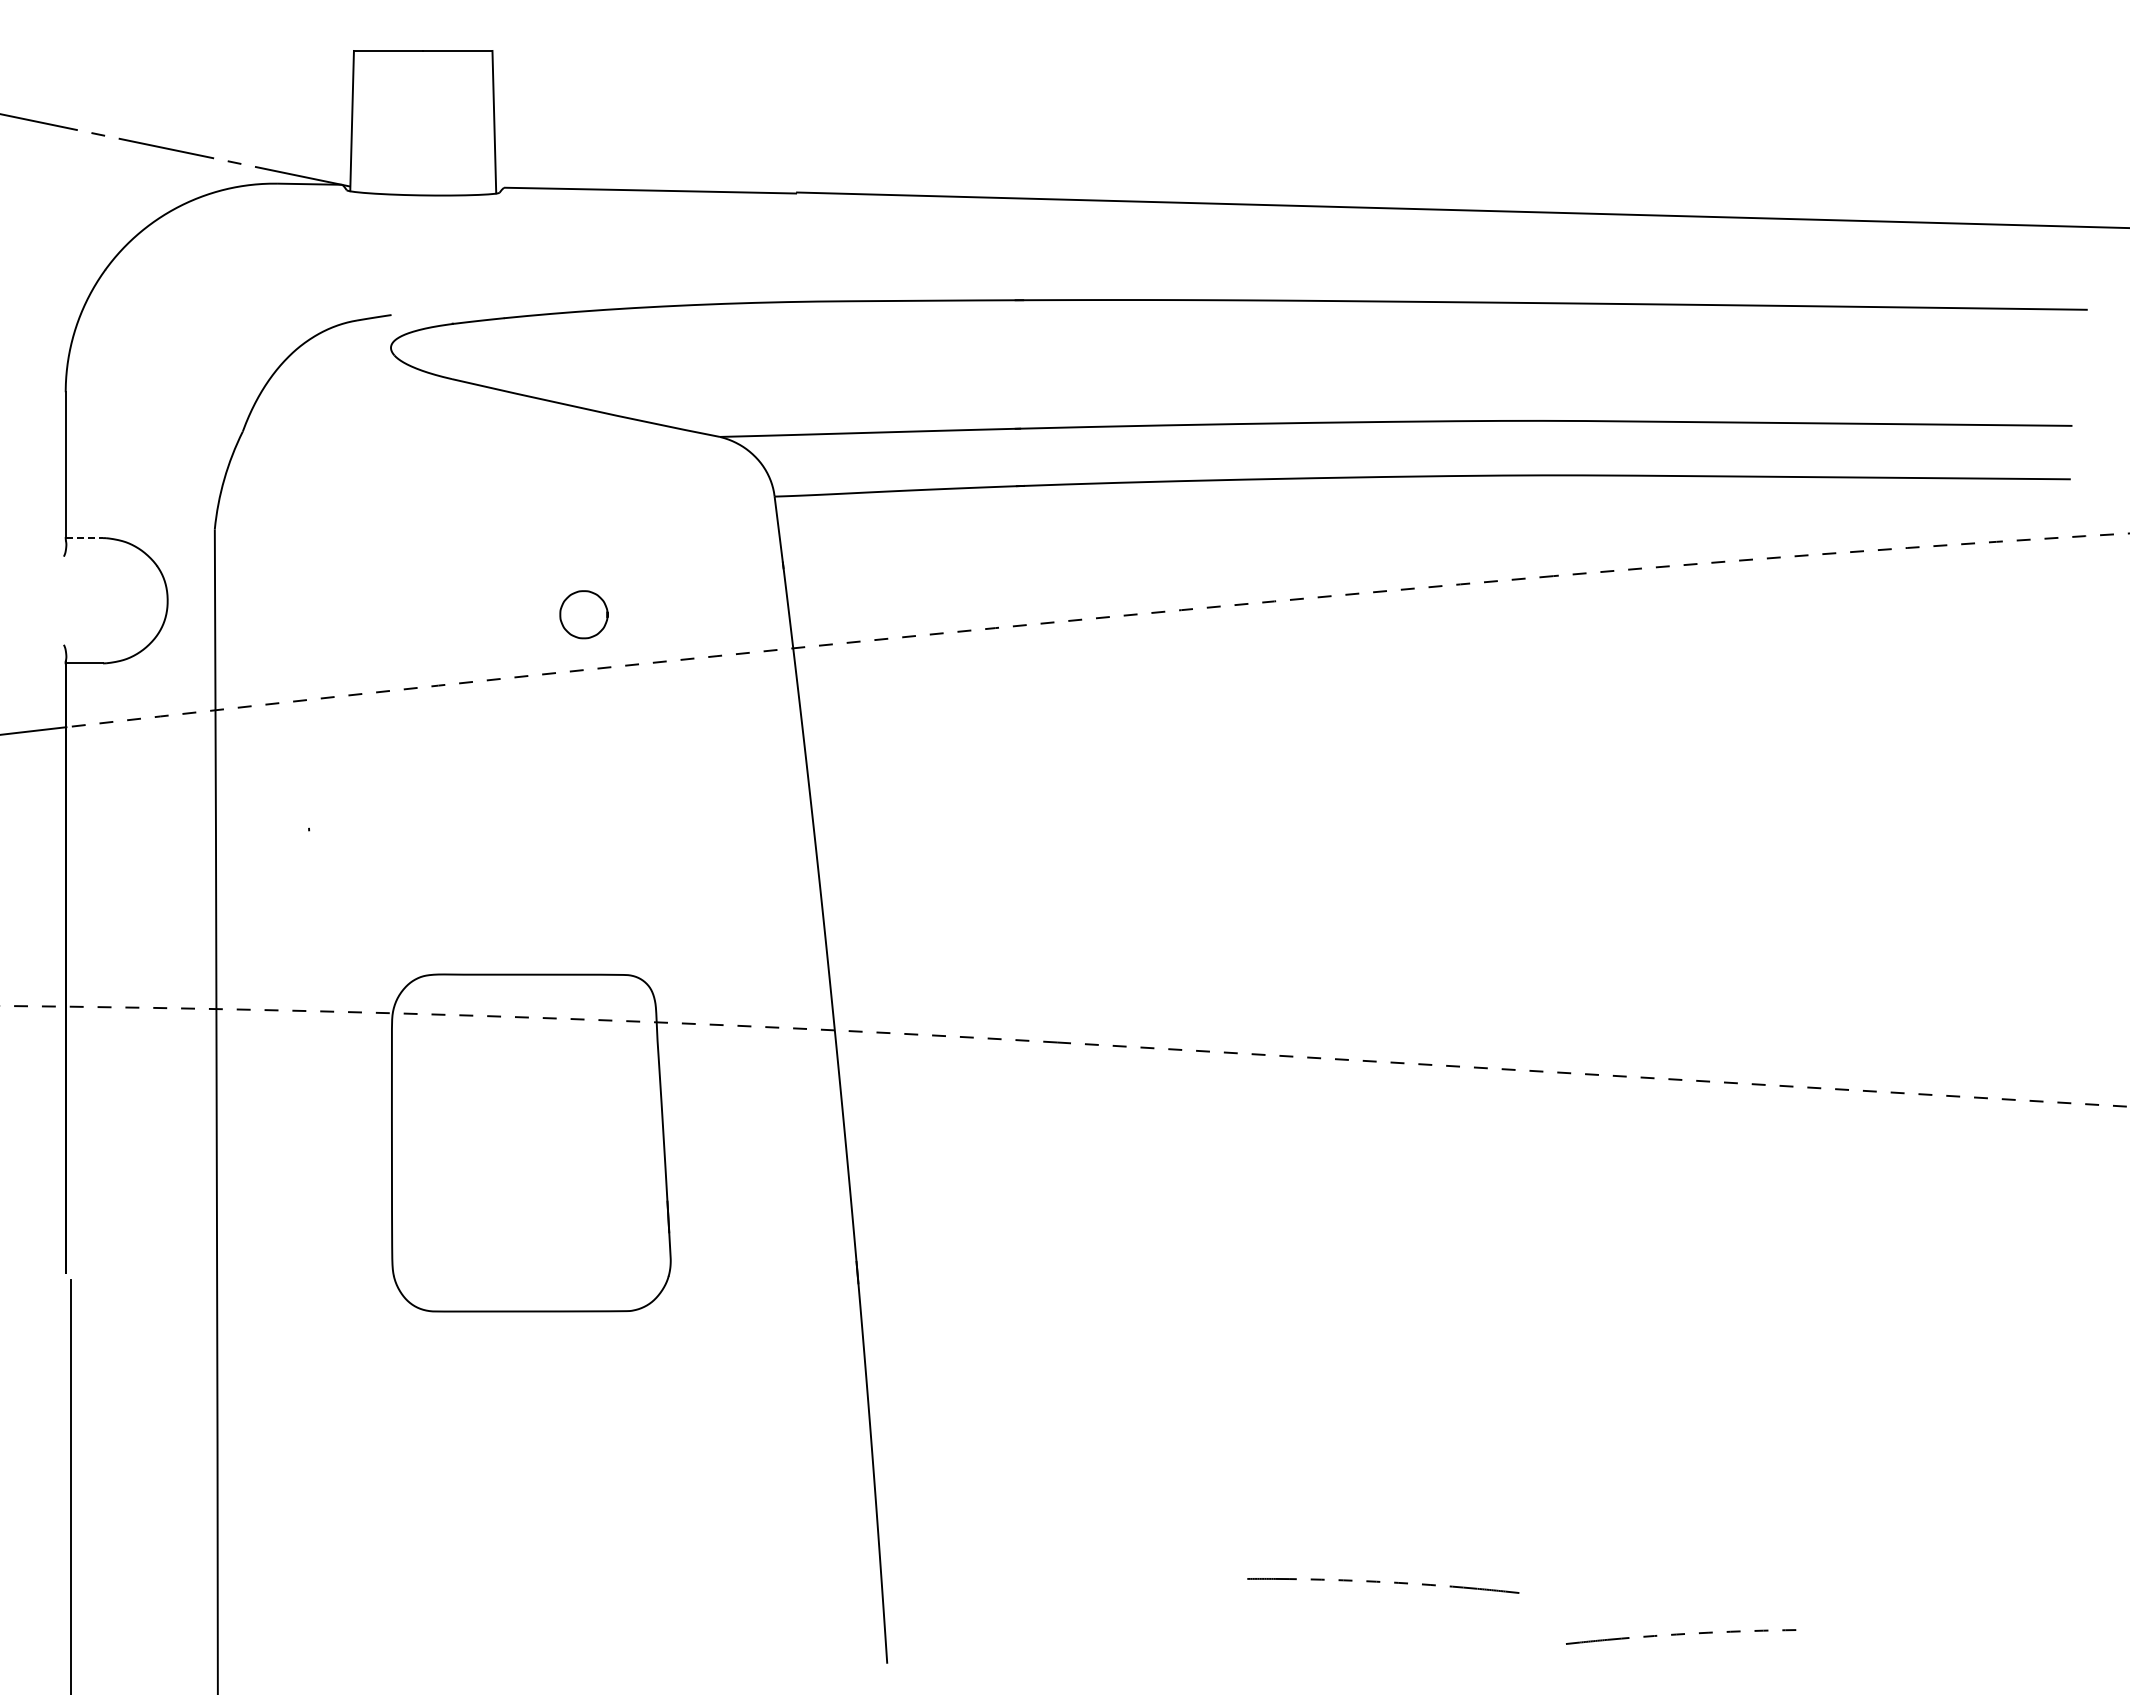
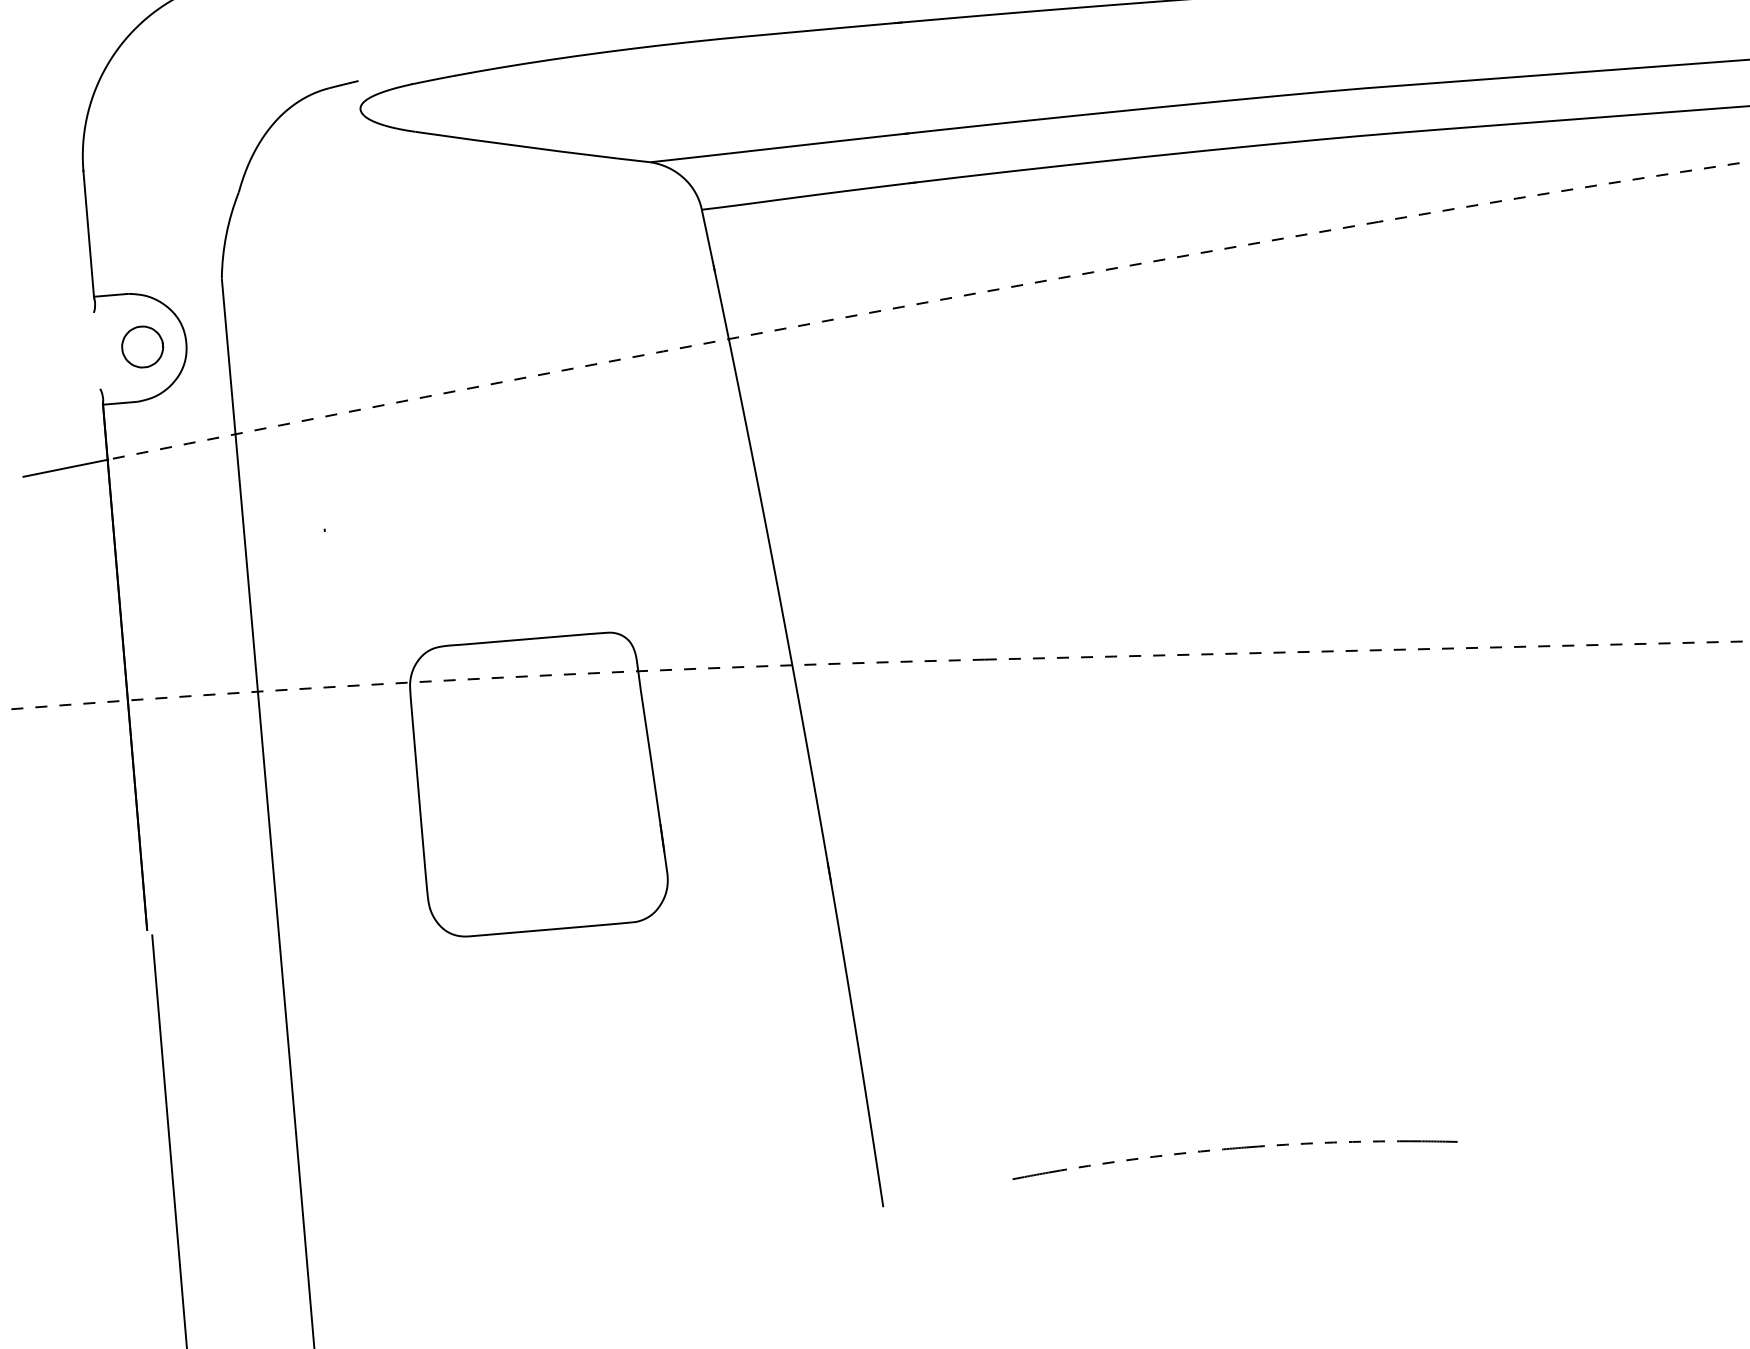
line: (84, 538) -> (110, 295), dashed -> solid
curve: (574, 594) -> (133, 330), moved
part: (1383, 1585) -> (1339, 1145), moved
part: (1681, 1636) -> (1111, 1164), moved

